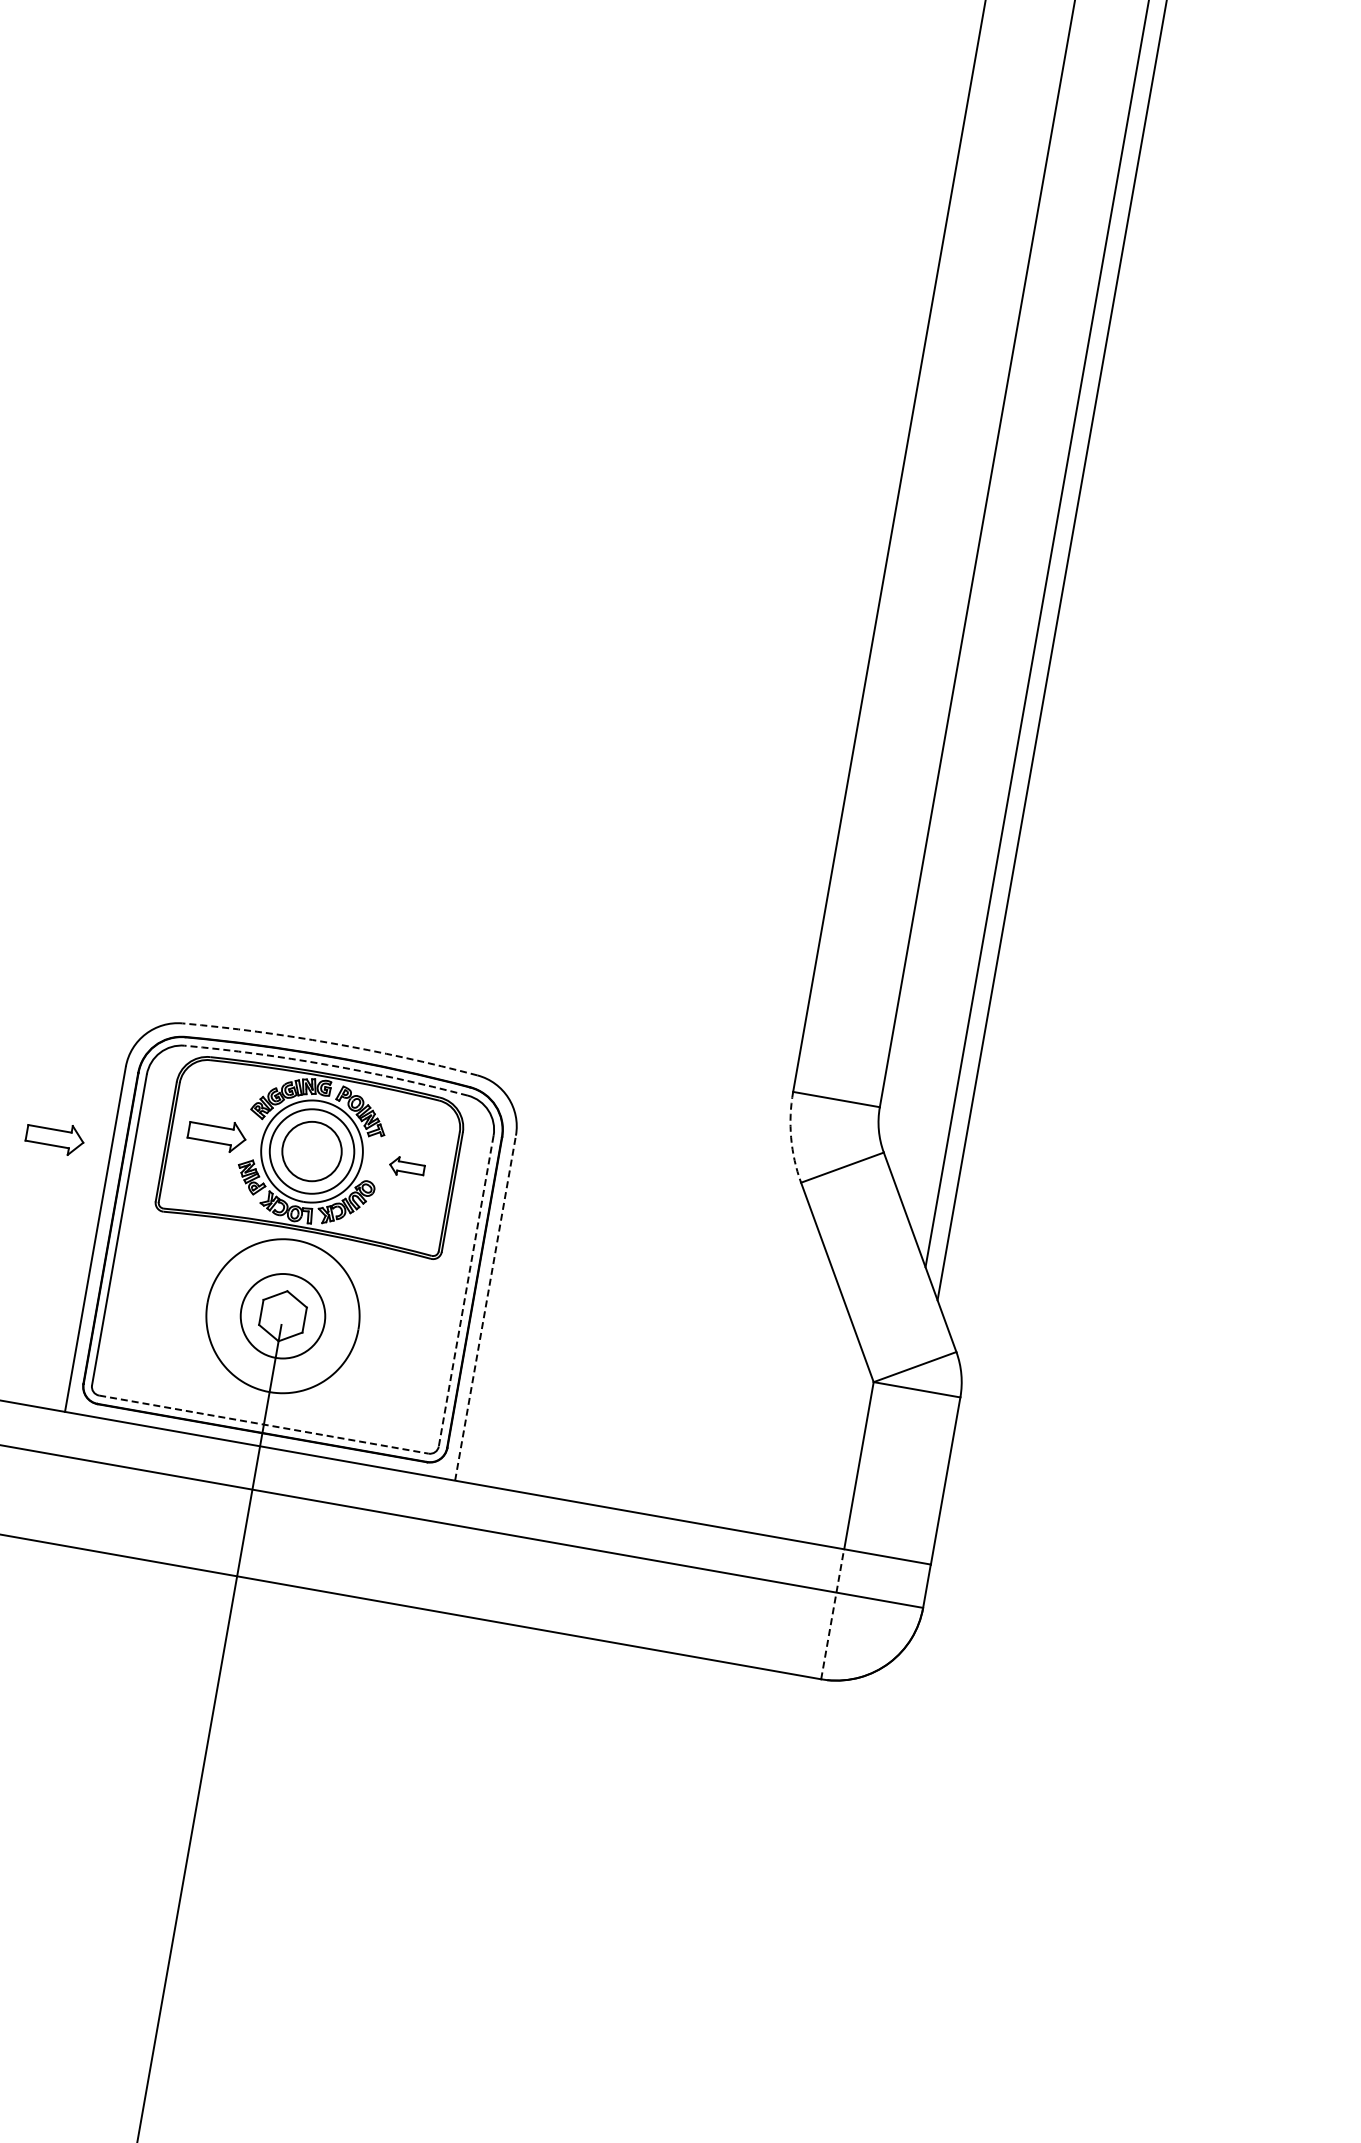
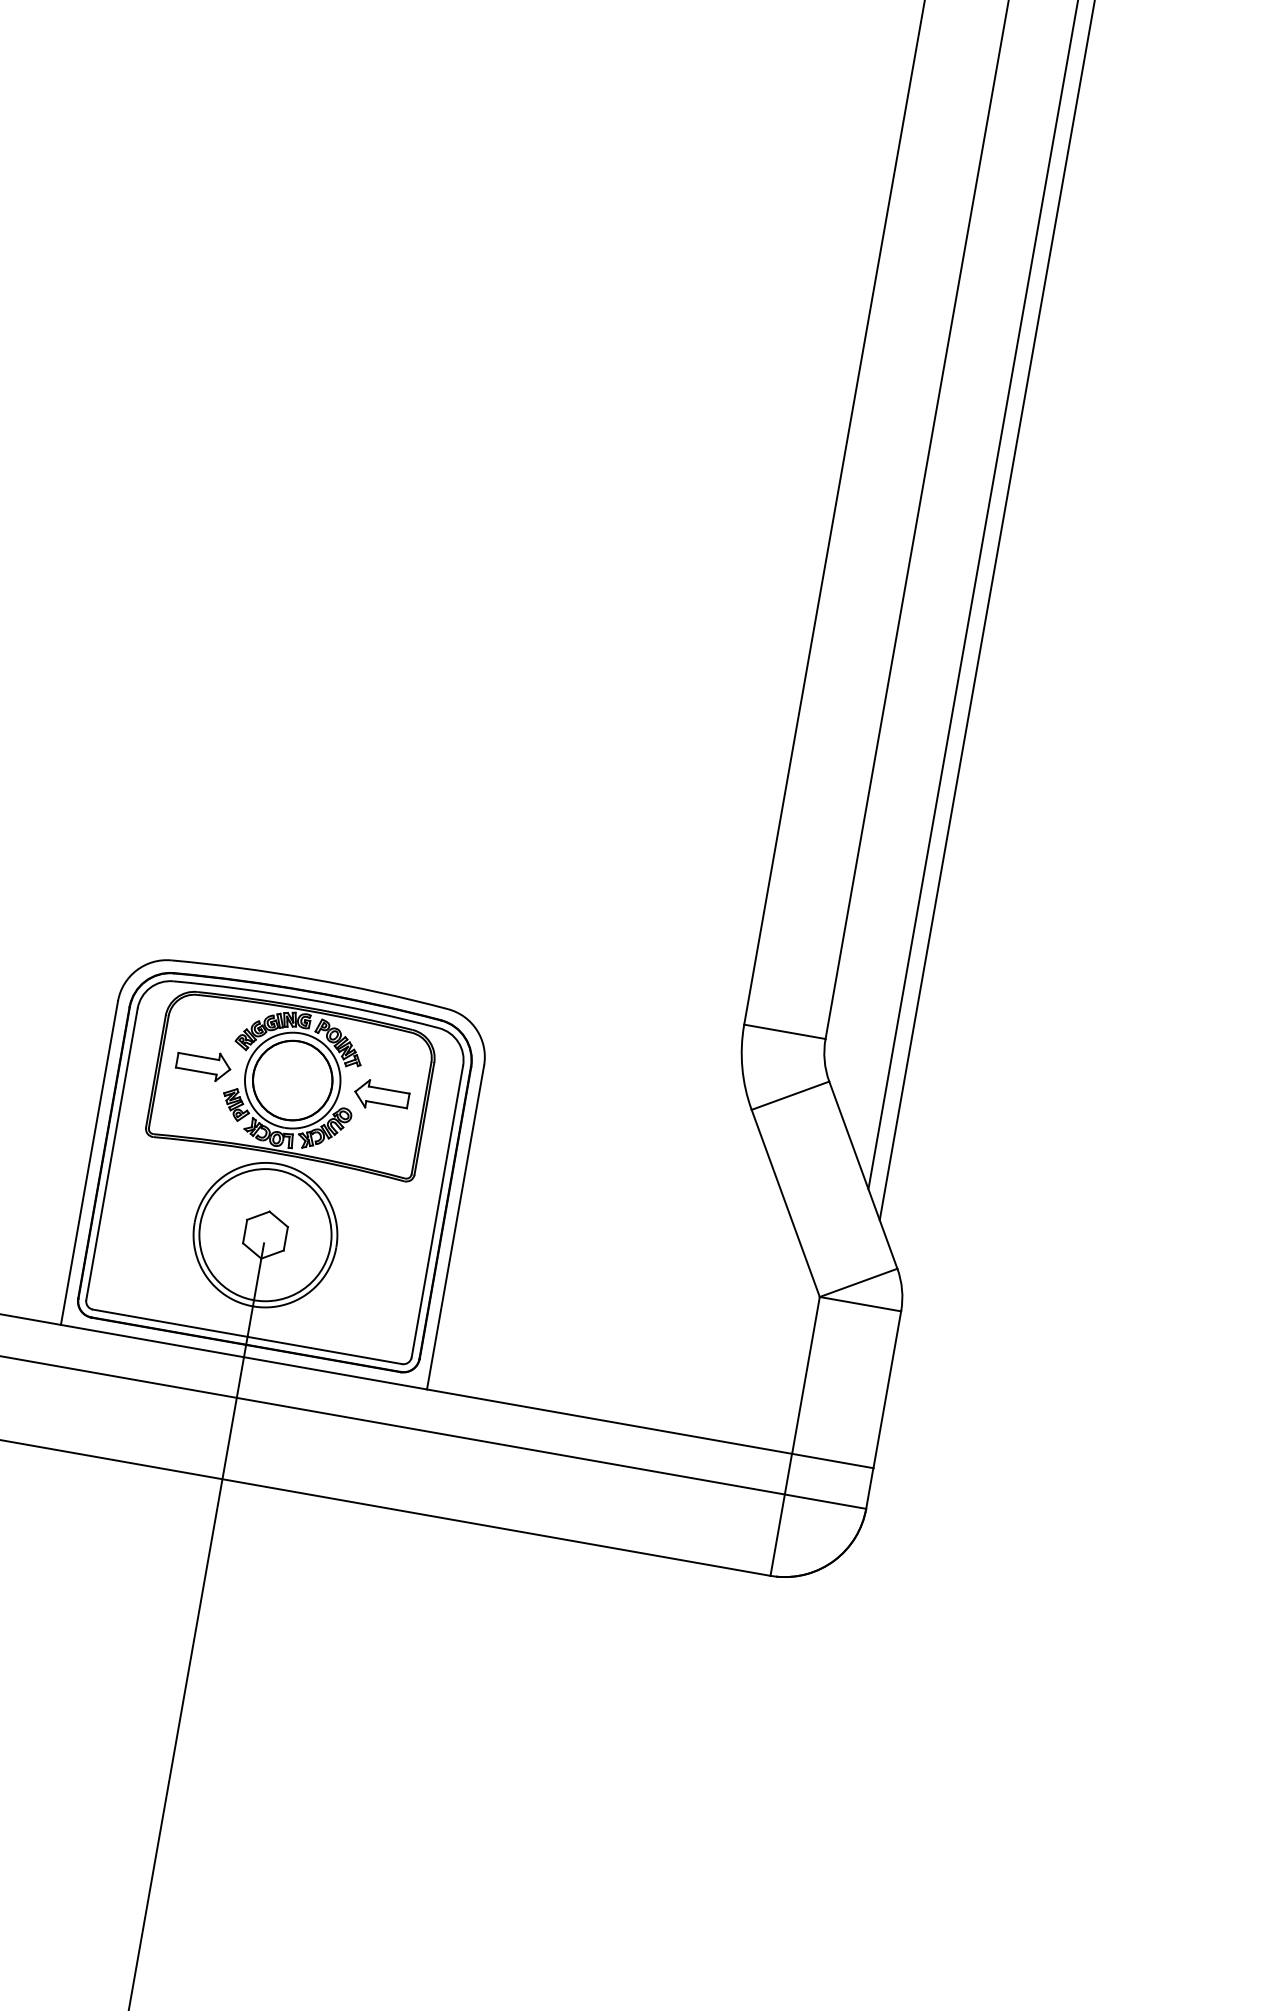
arc: (331, 1043) -> (310, 979), dashed -> solid
arc: (327, 1064) -> (307, 998), dashed -> solid
arc: (791, 1137) -> (742, 1067), dashed -> solid
part: (54, 1139) -> (51, 1069), removed
circle: (311, 1151) -> (292, 1080), size x1.43
part: (407, 1166) -> (382, 1094), size x1.67
line: (466, 1291) -> (437, 1211), dashed -> solid
line: (485, 1307) -> (455, 1226), dashed -> solid
circle: (282, 1315) -> (265, 1234), size x1.67
line: (264, 1424) -> (248, 1336), dashed -> solid
line: (832, 1613) -> (781, 1514), dashed -> solid

